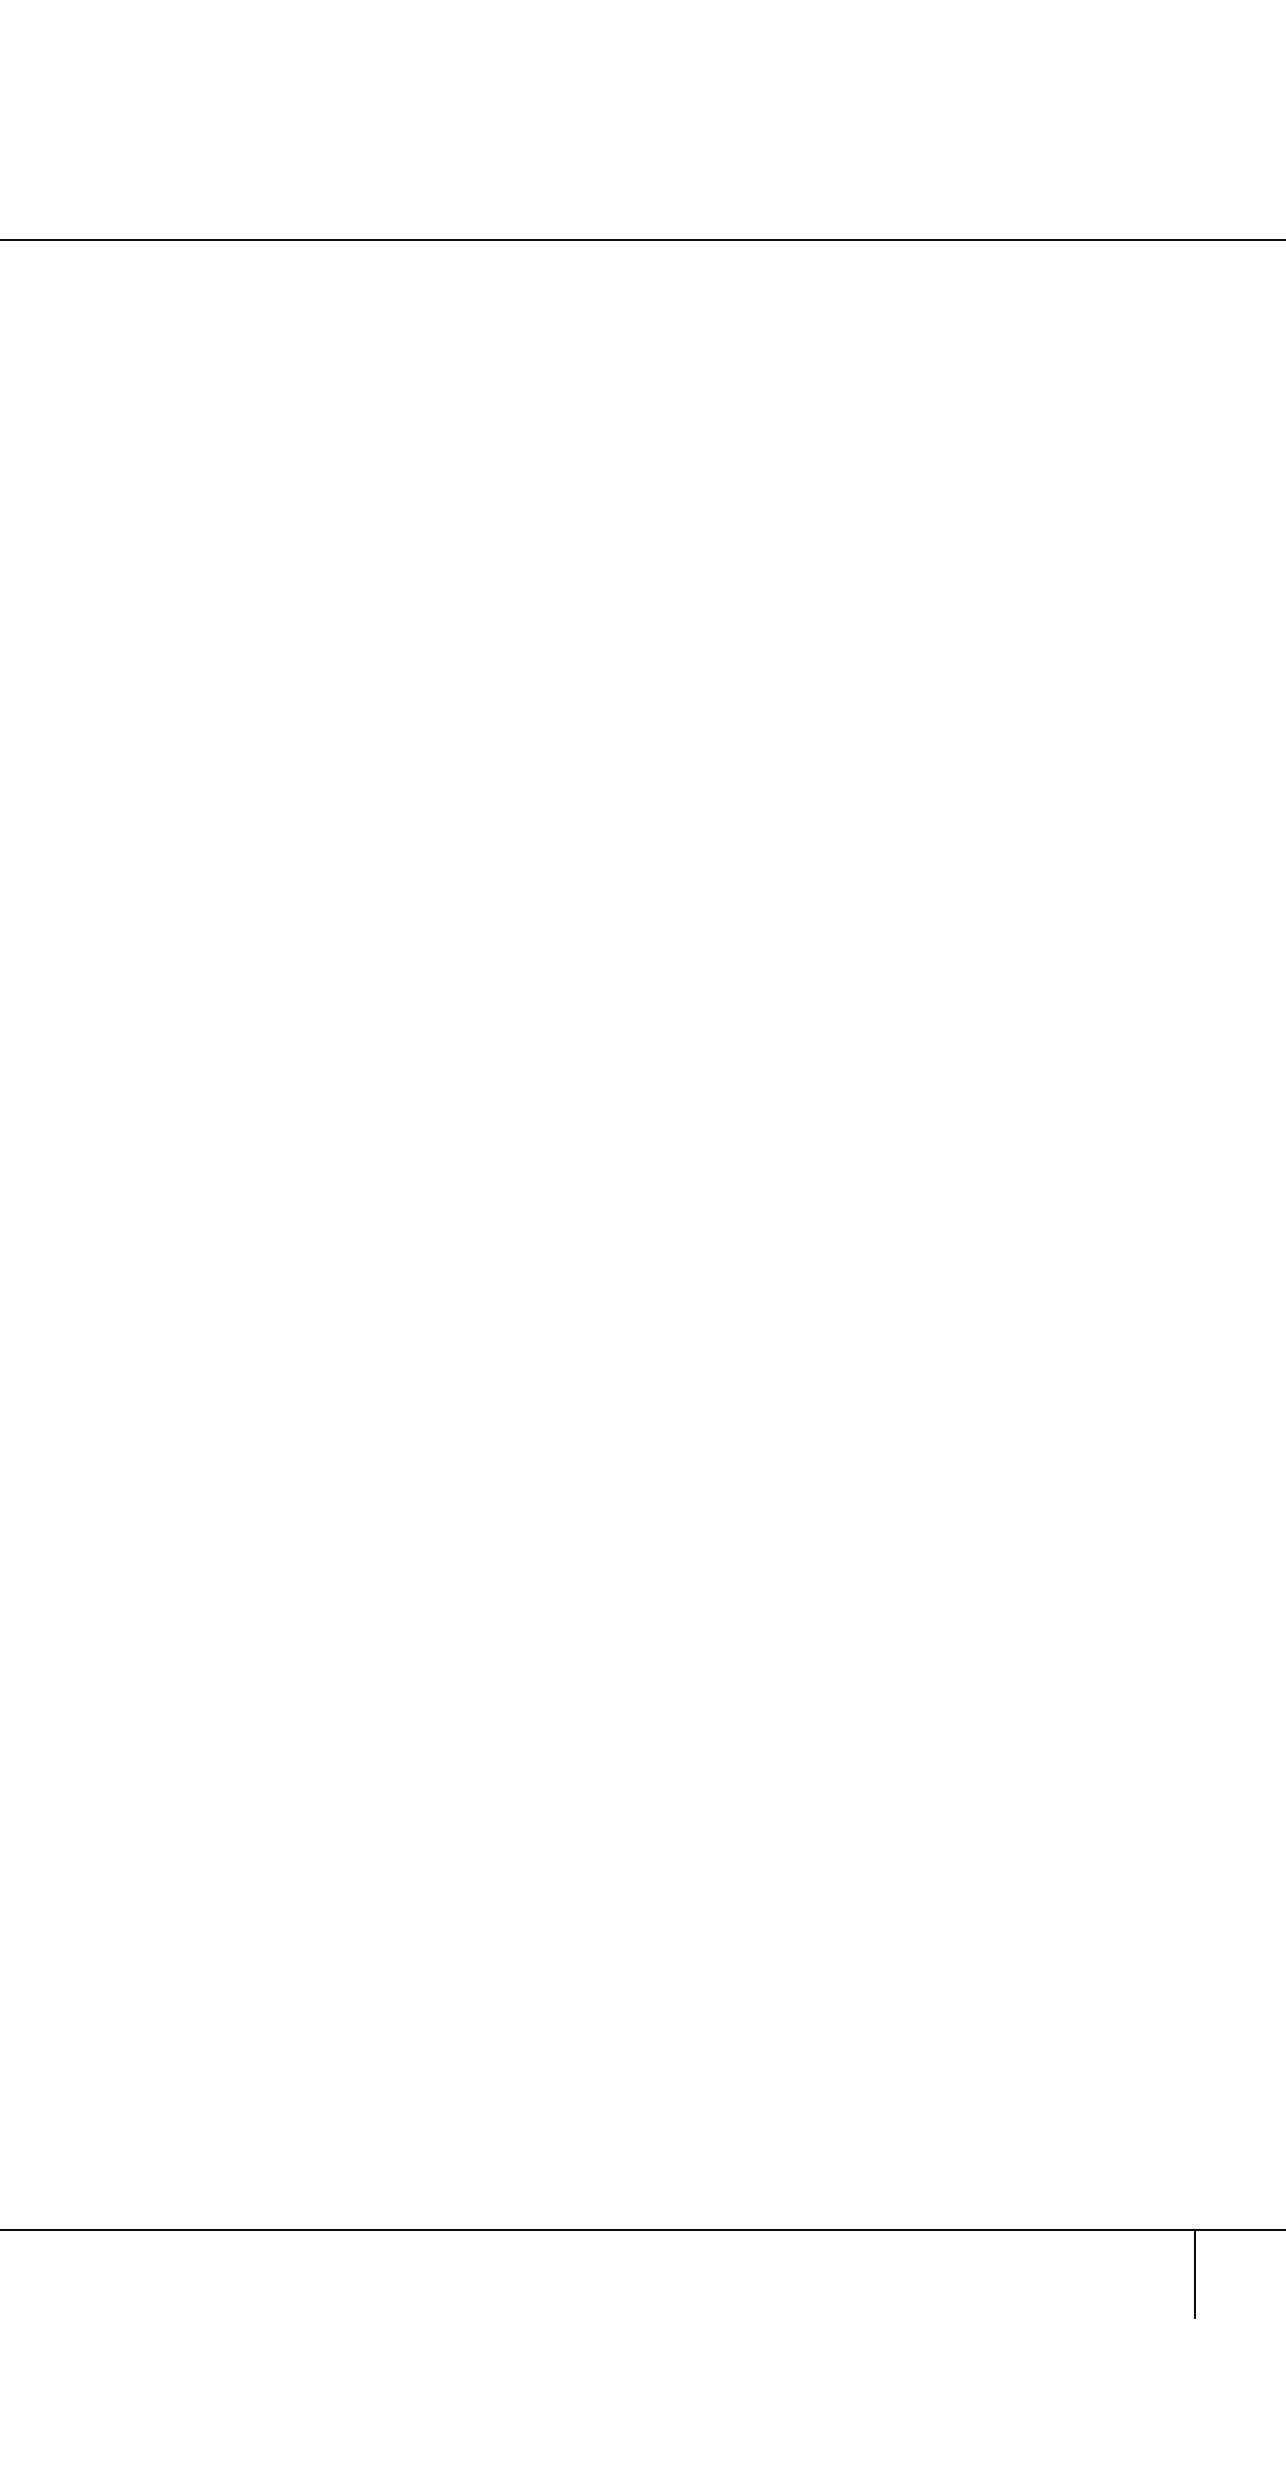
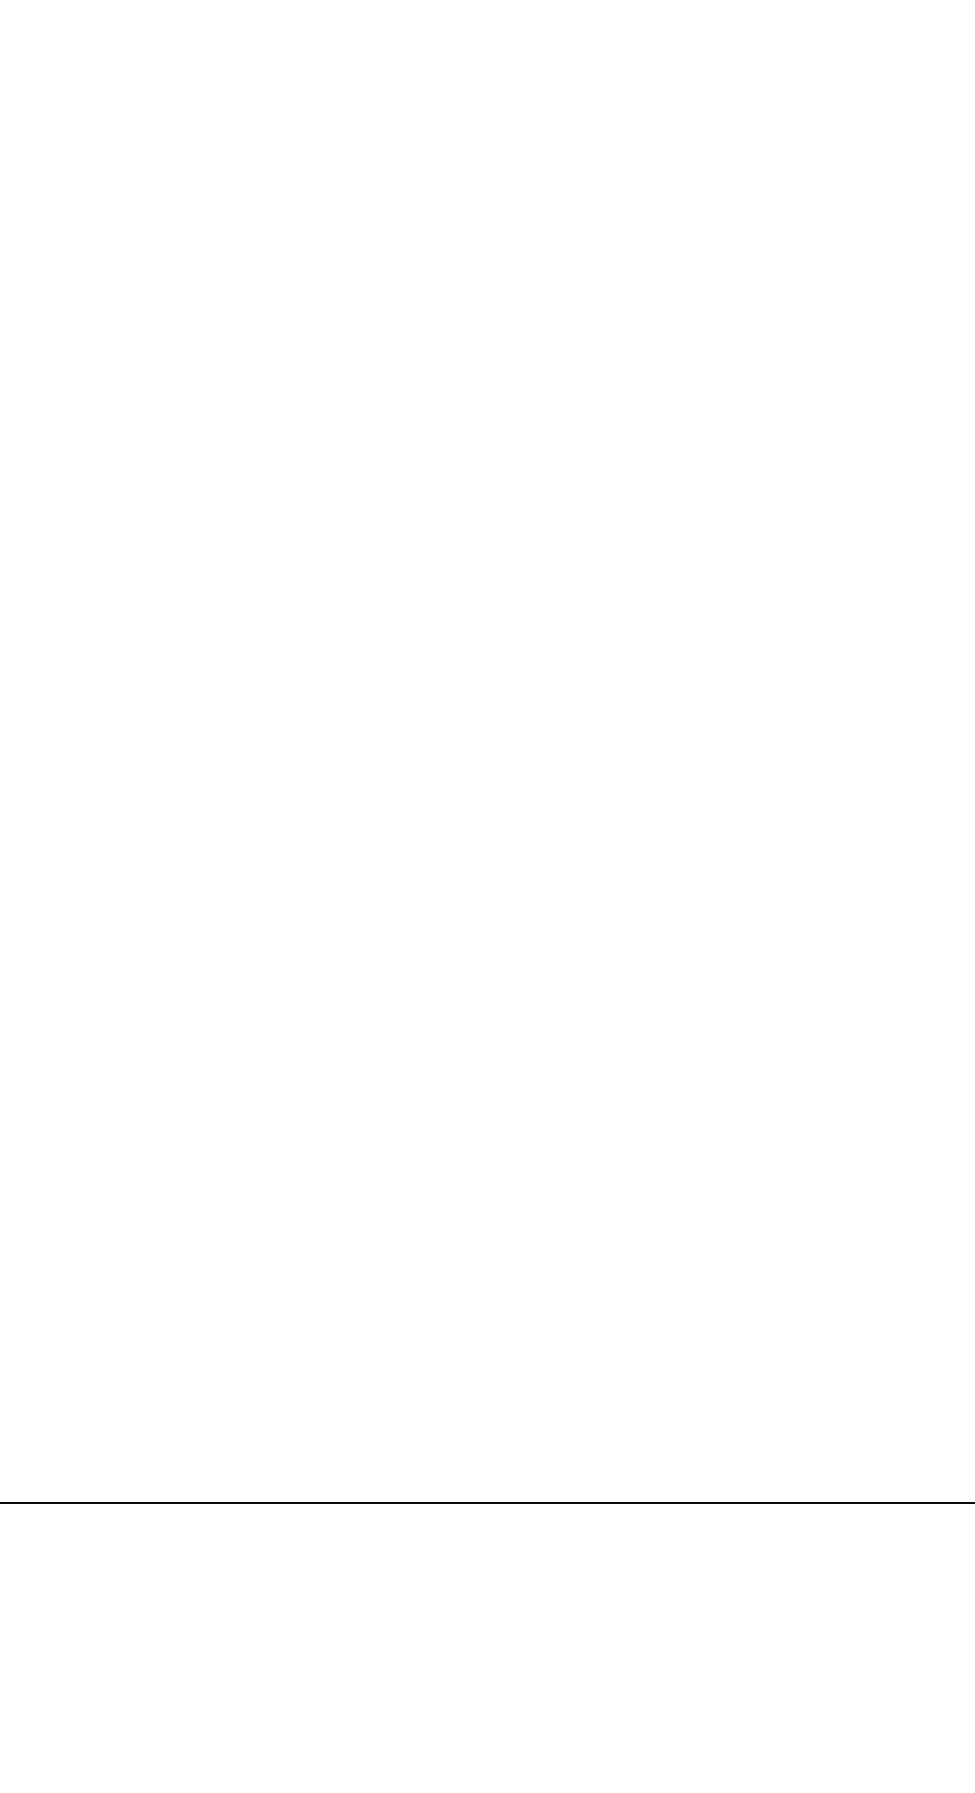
line: (1194, 2273) -> (926, 1536), removed

